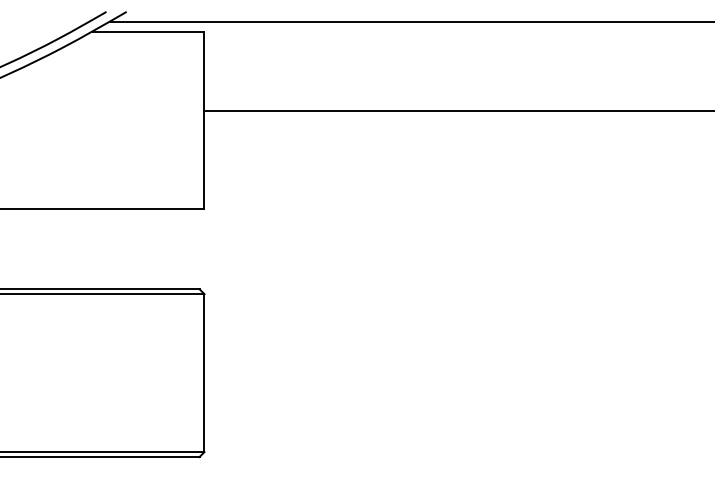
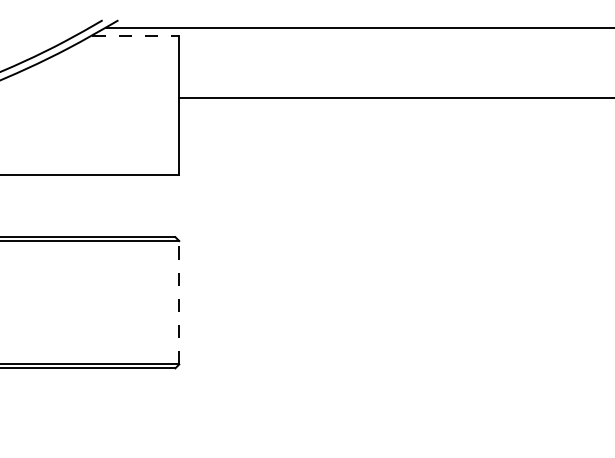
line: (149, 31) -> (136, 35), solid -> dashed
line: (204, 372) -> (179, 302), solid -> dashed

